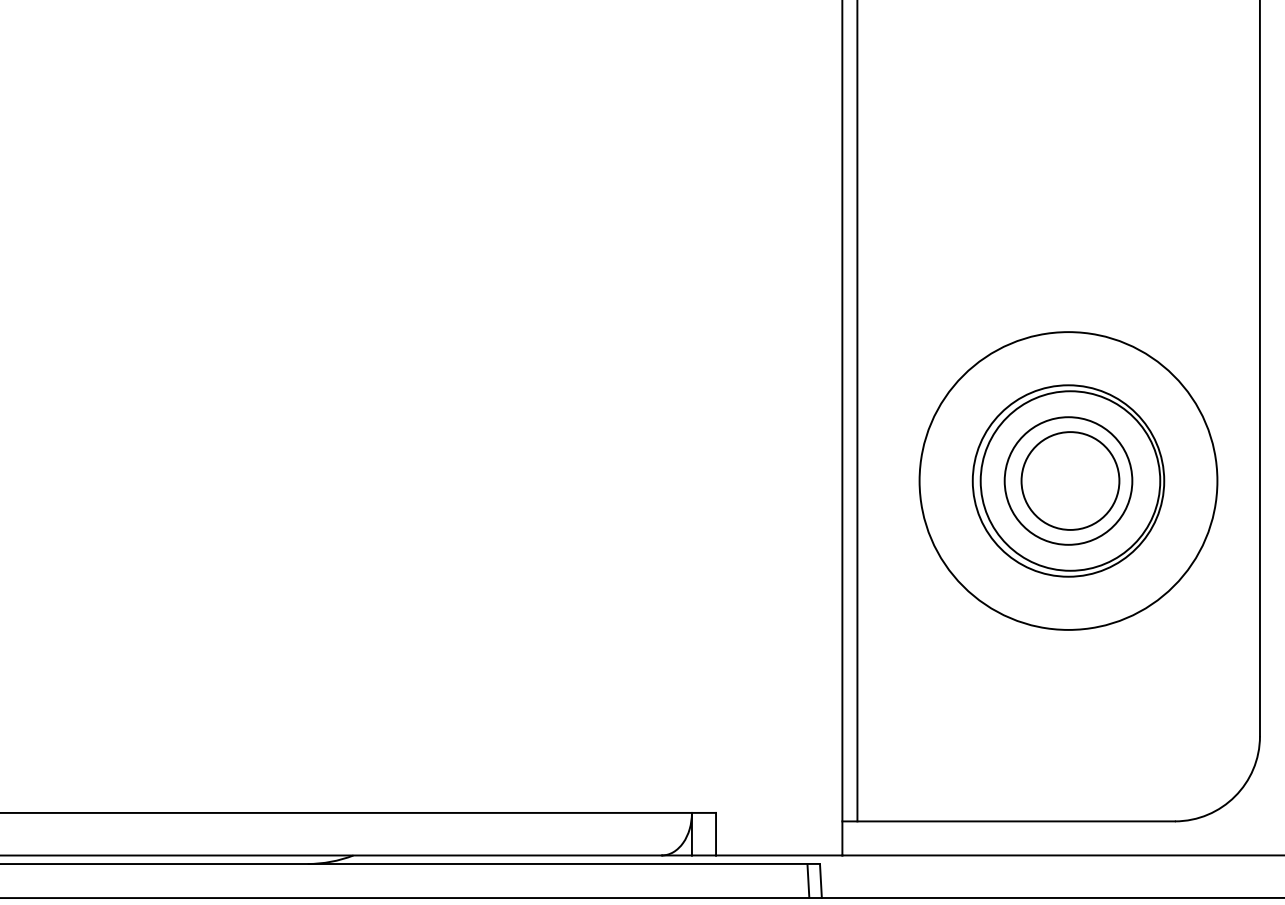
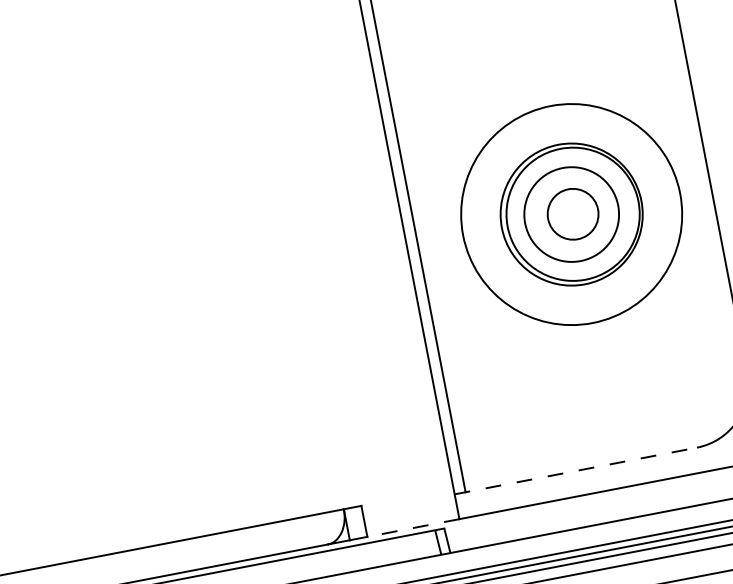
circle: (1070, 480) -> (573, 213), size x0.7
line: (1009, 821) -> (576, 470), solid -> dashed
line: (778, 855) -> (412, 528), solid -> dashed

